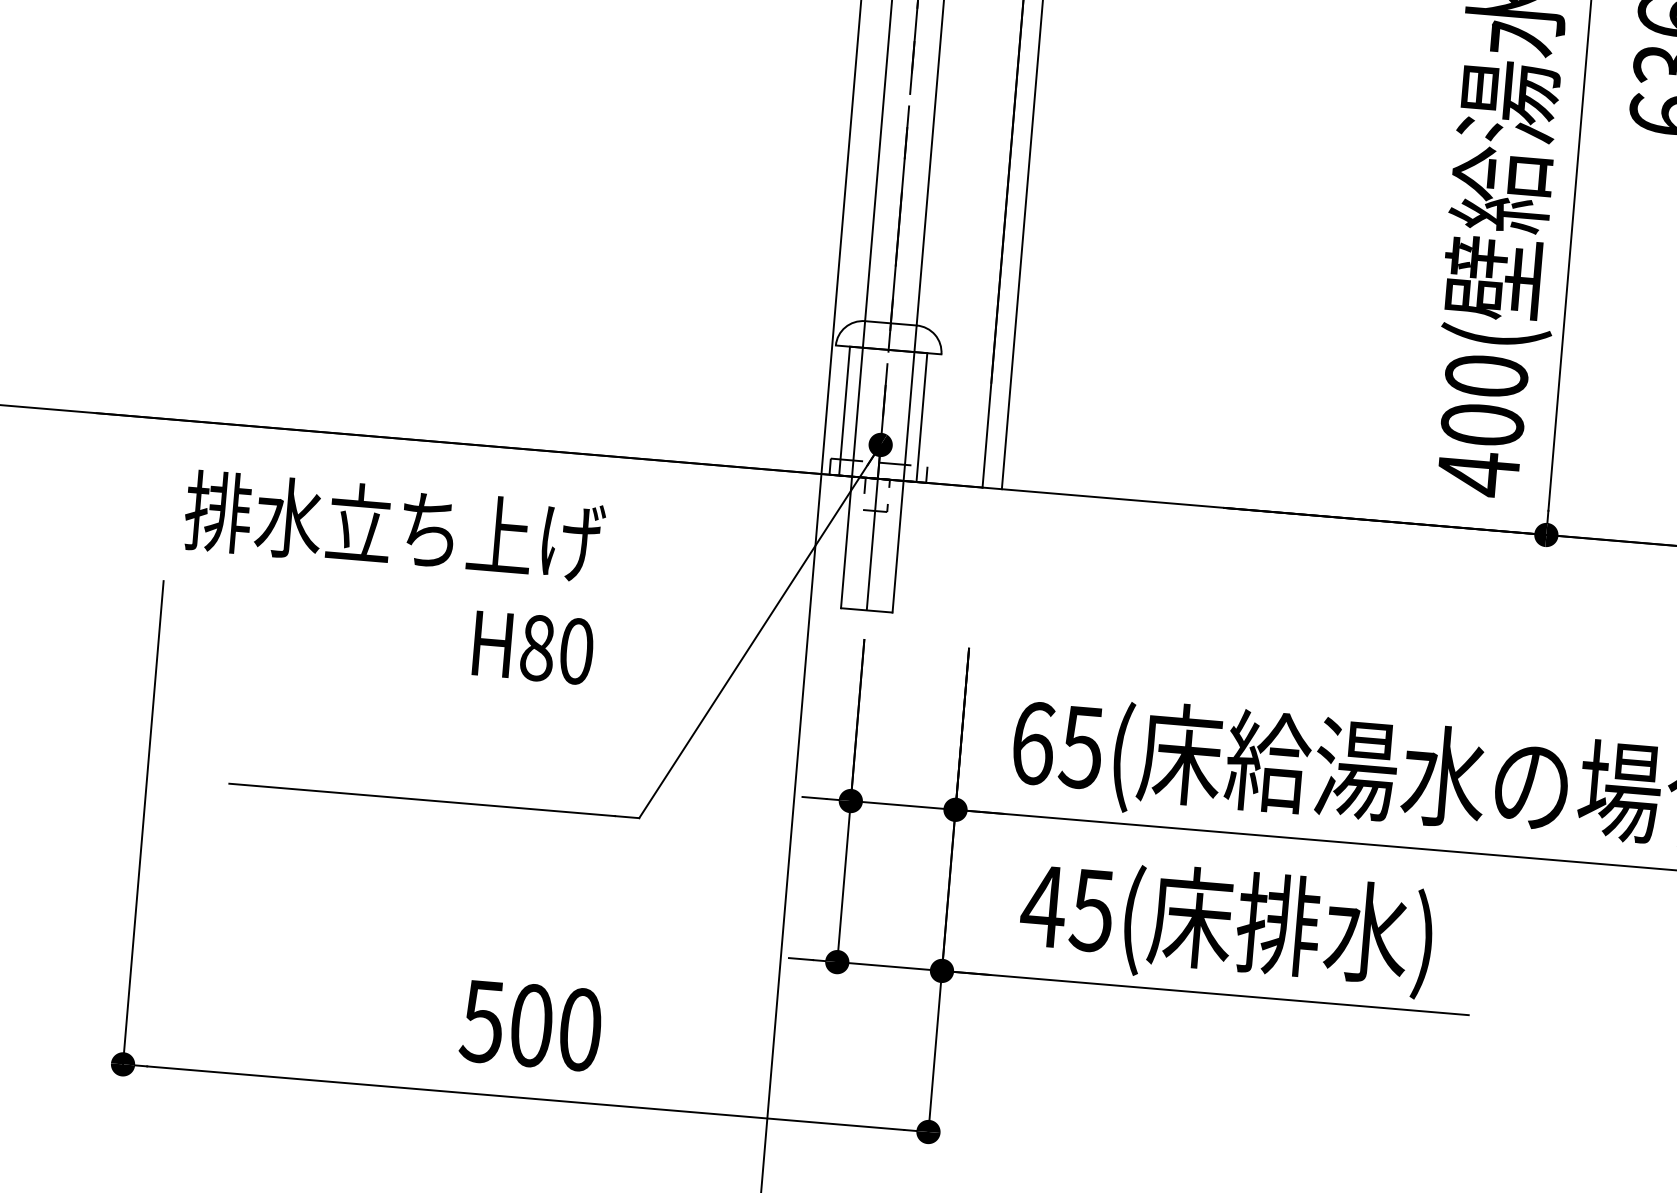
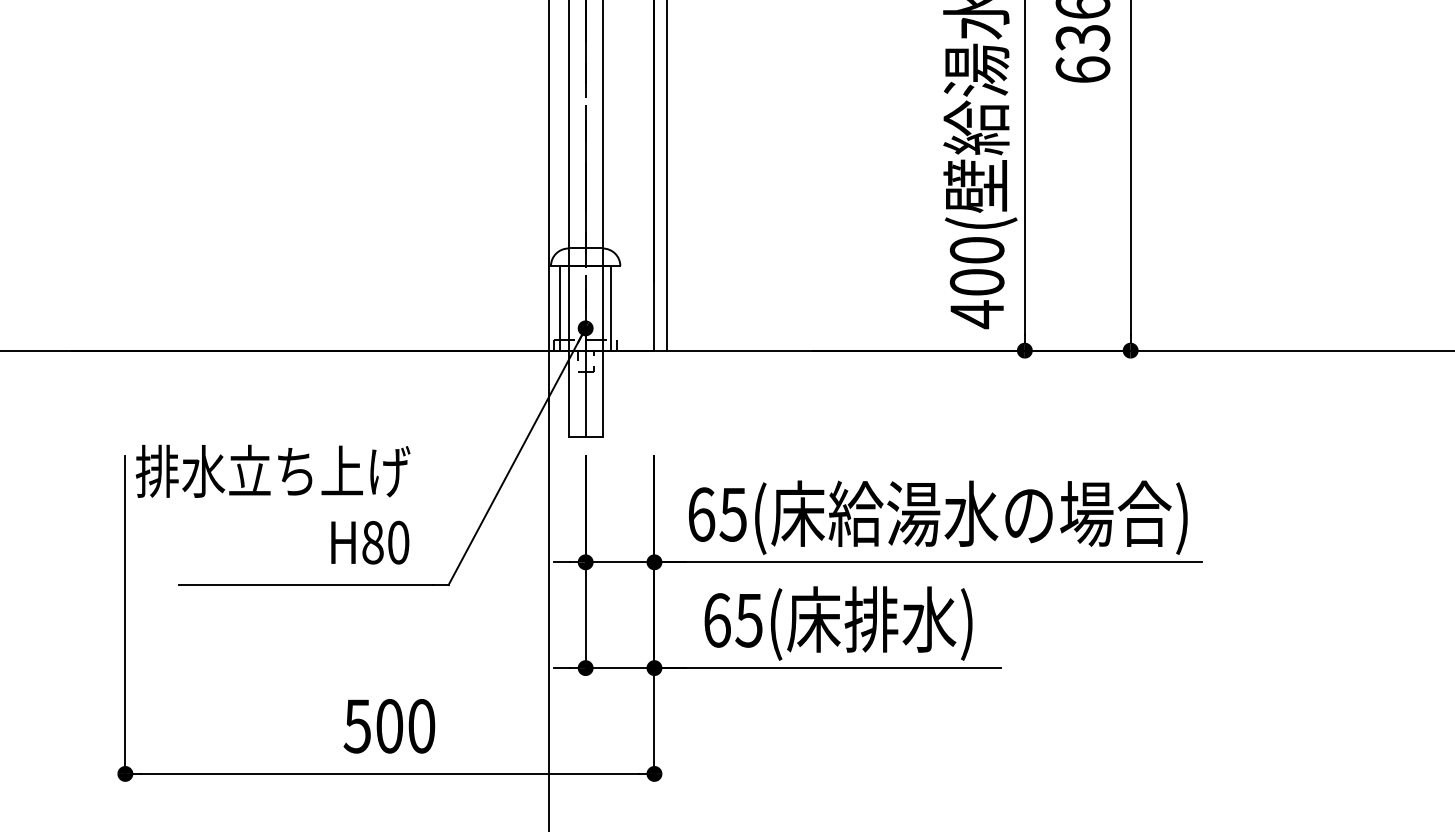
text: (389, 577) -> (272, 504), moved
text: (1042, 906) -> (716, 620), 45( -> 65(

